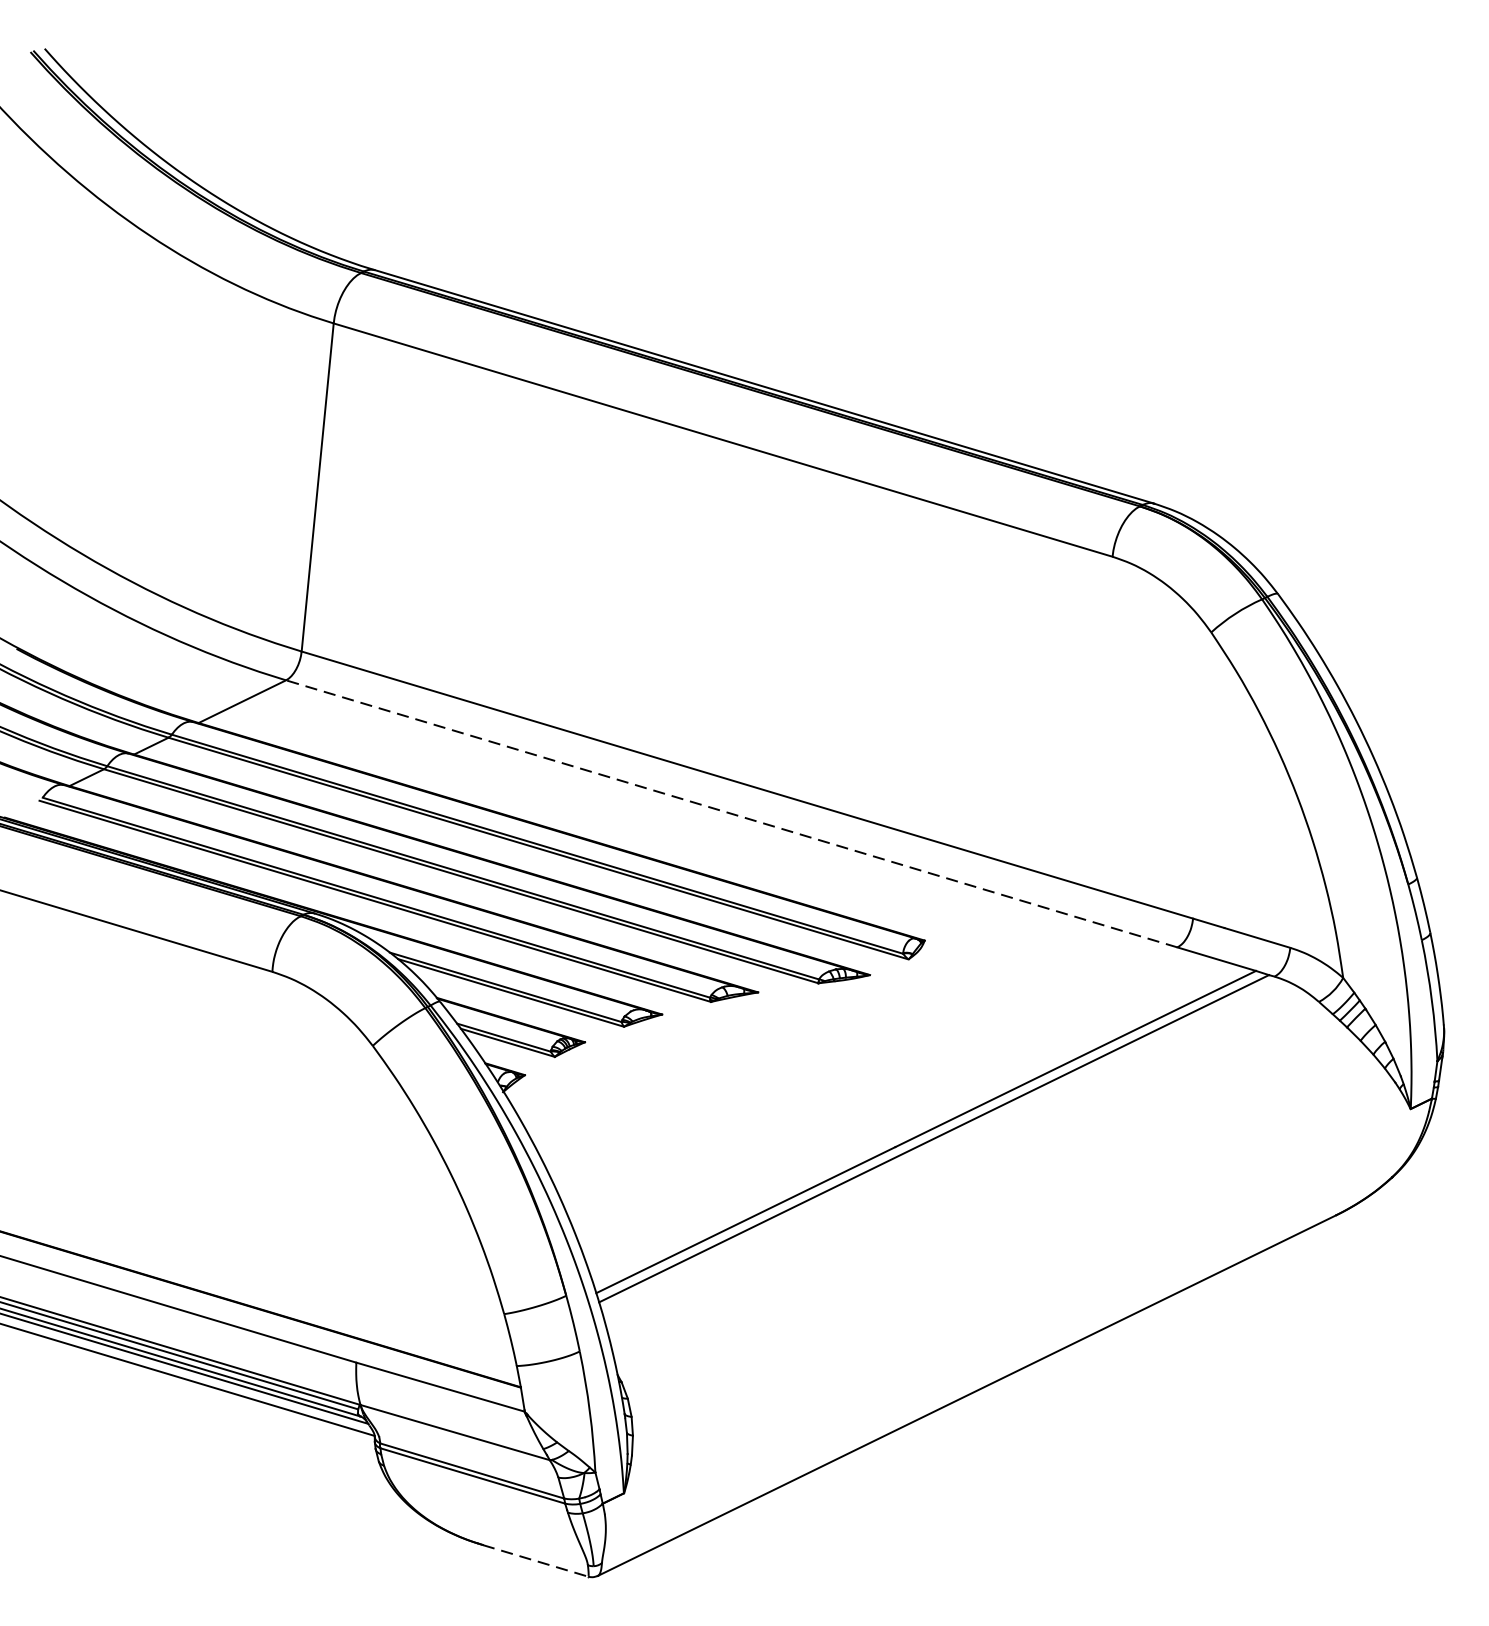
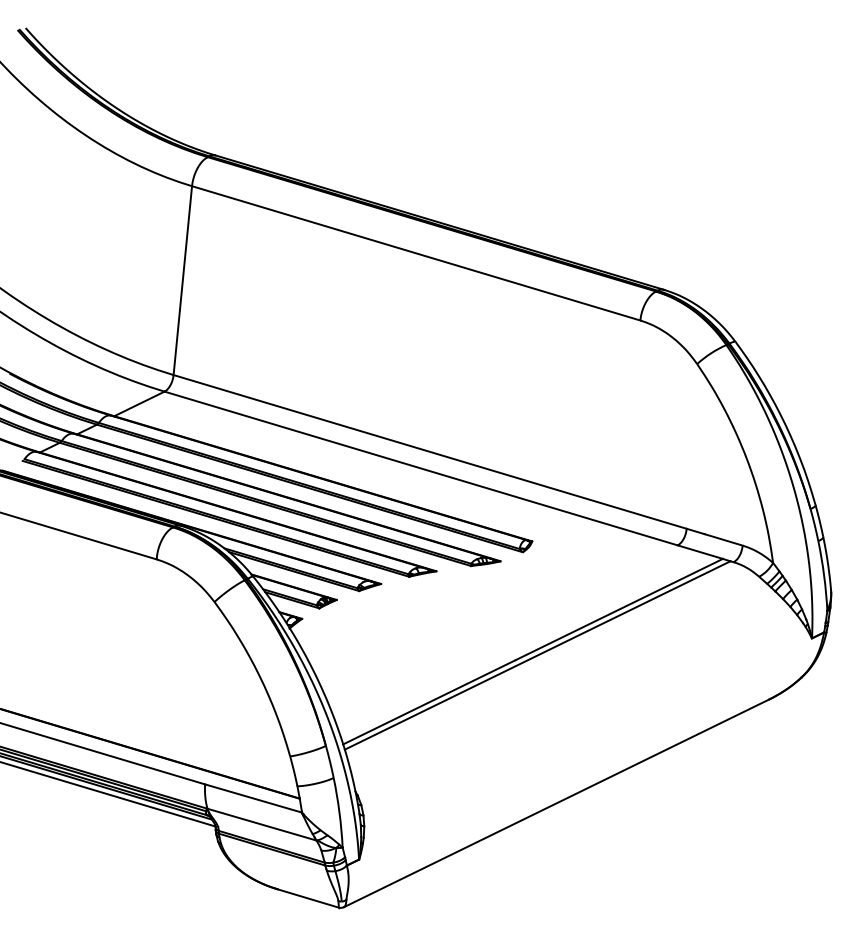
line: (732, 813) -> (421, 468), dashed -> solid
line: (536, 1560) -> (308, 898), dashed -> solid

